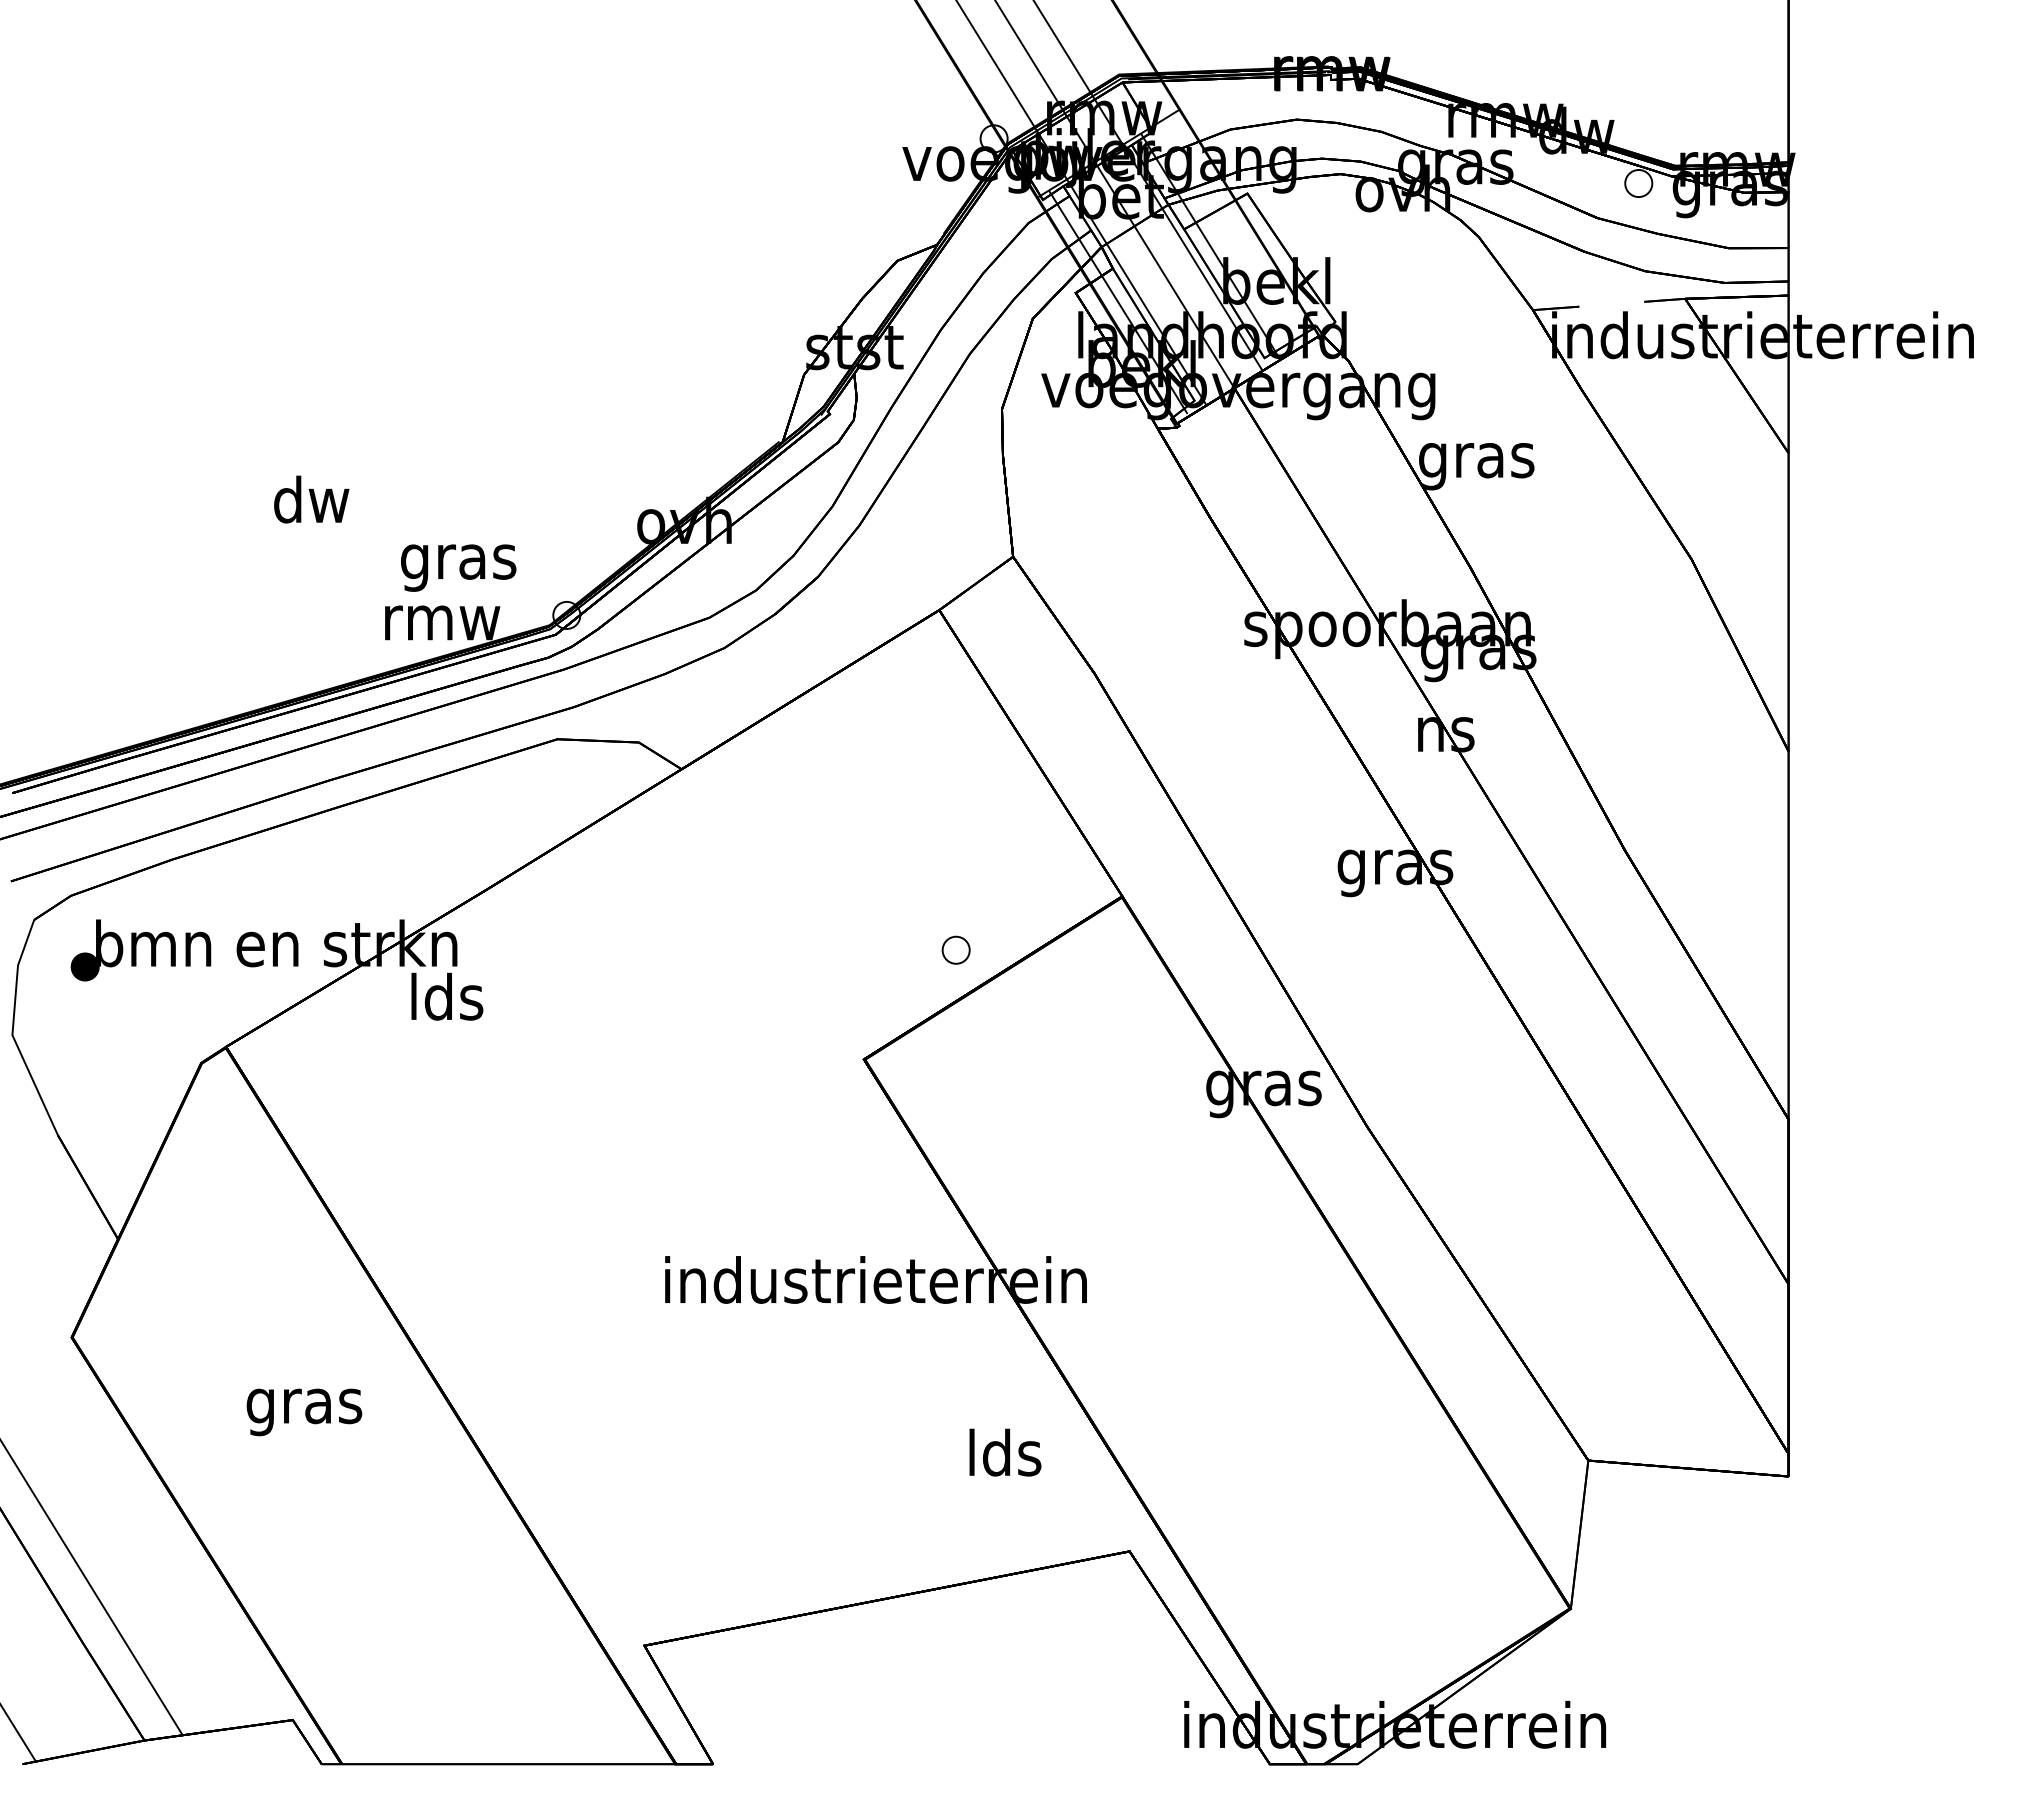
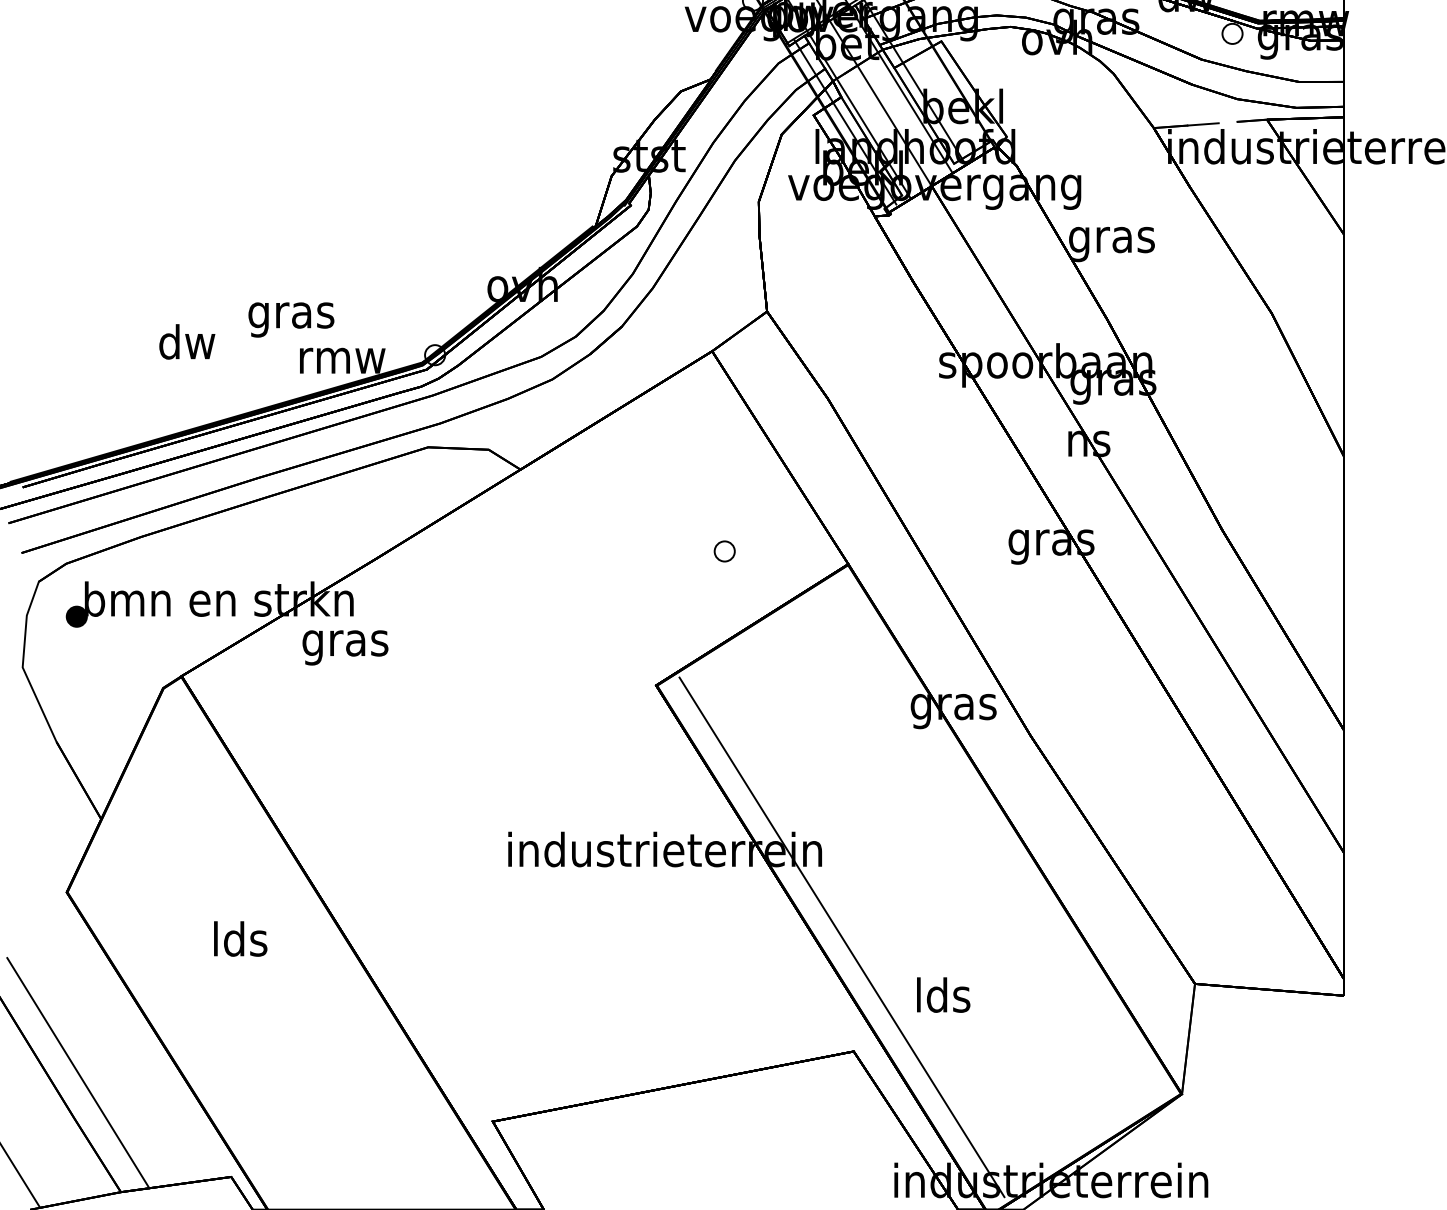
line: (1599, 304) -> (1203, 123), added
text: (311, 499) -> (187, 341), moved
text: (458, 567) -> (291, 319), moved
part: (955, 949) -> (724, 550), moved
text: (446, 1002) -> (345, 643), lds -> gras
line: (1113, 1397) -> (841, 936), added
text: (304, 1406) -> (239, 943), gras -> lds
text: (1005, 1452) -> (943, 995), moved

